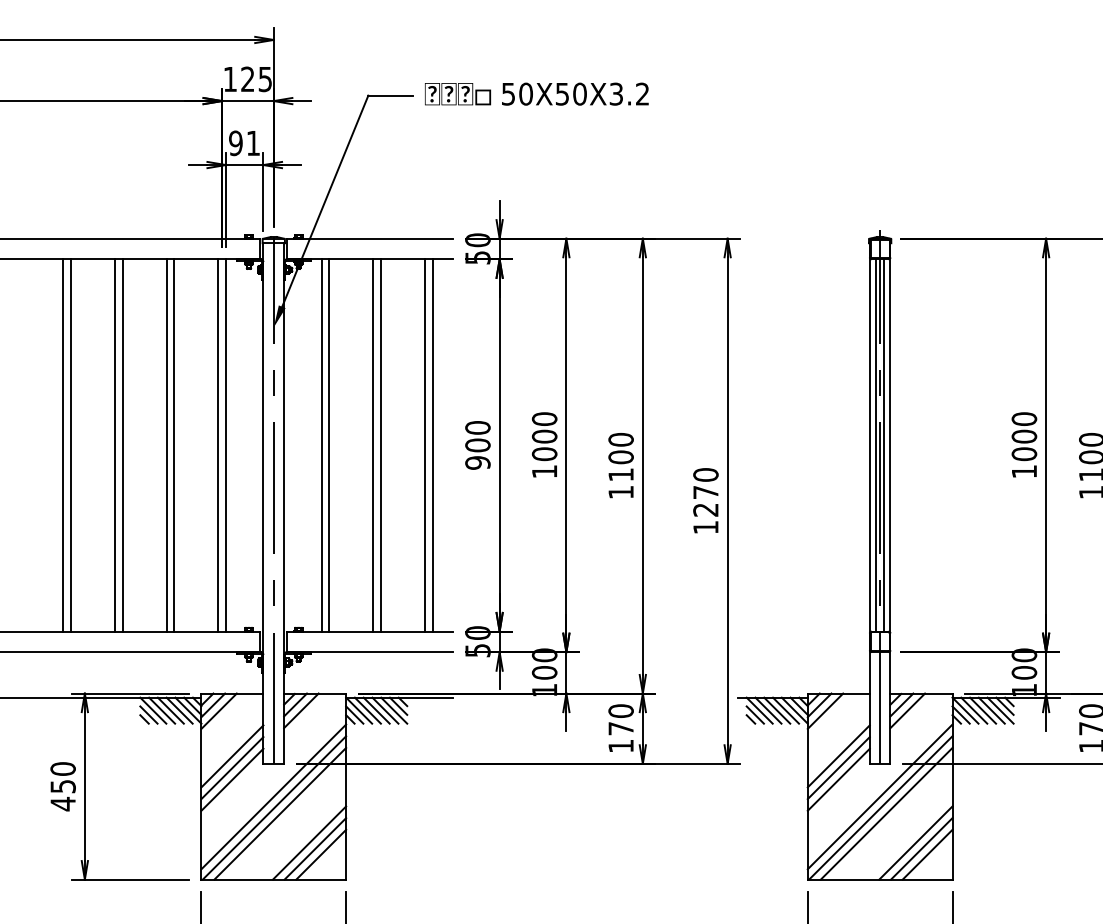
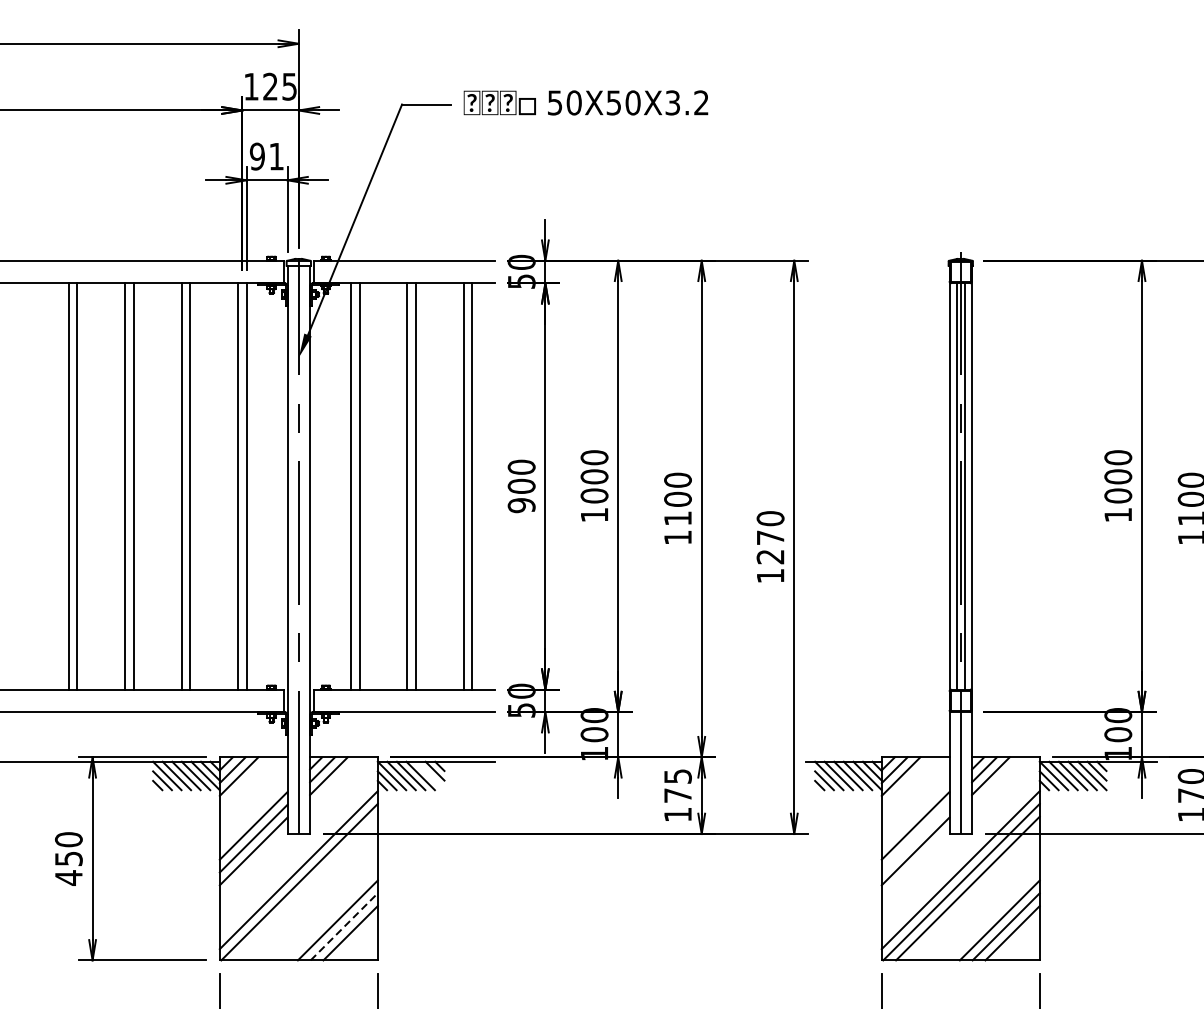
line: (394, 710) -> (430, 775), removed
text: (620, 710) -> (677, 775), 170 -> 175
line: (838, 768) -> (915, 839), removed
line: (280, 813) -> (306, 888), removed
line: (315, 848) -> (344, 926), solid -> dashed

